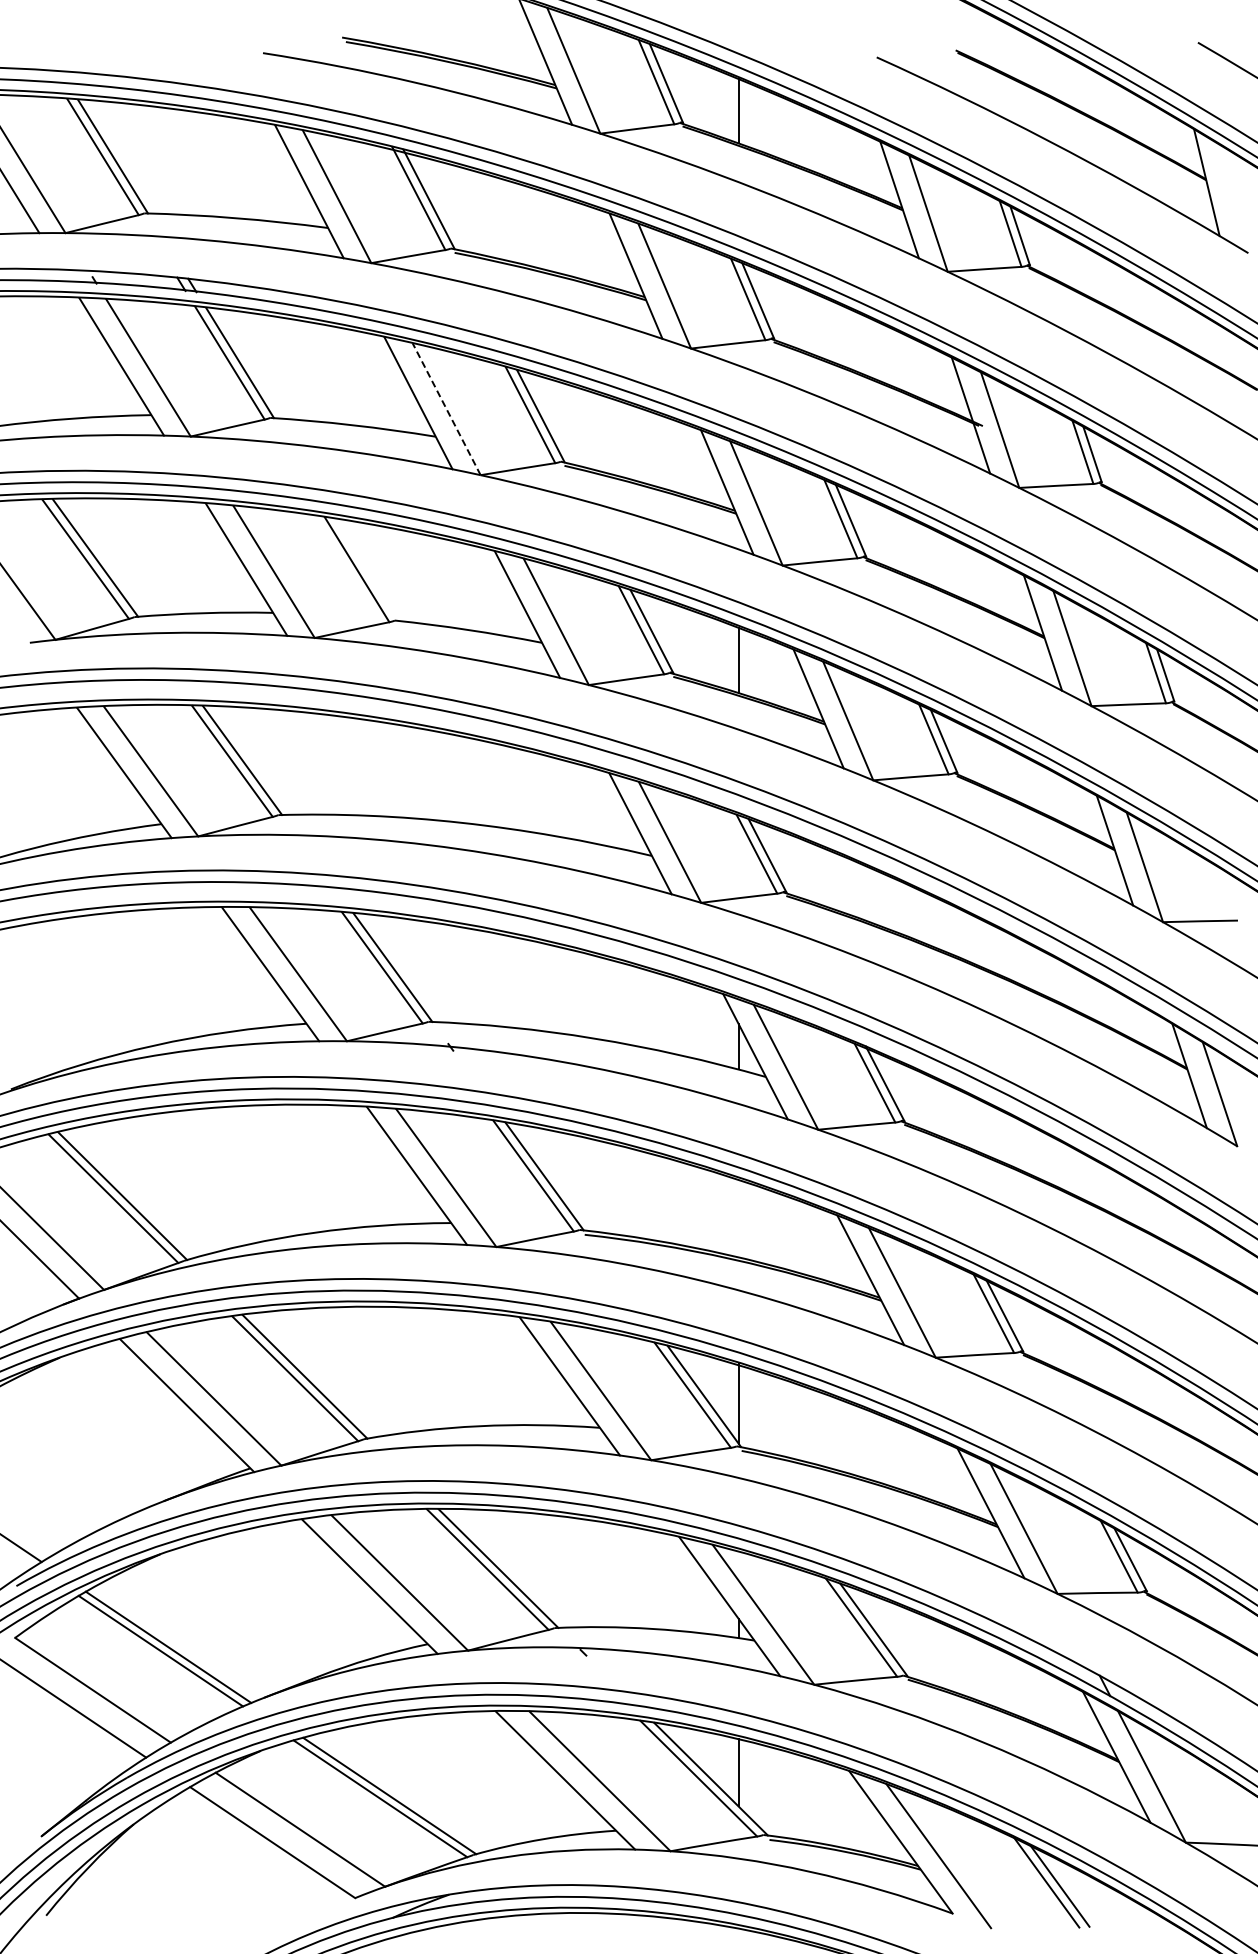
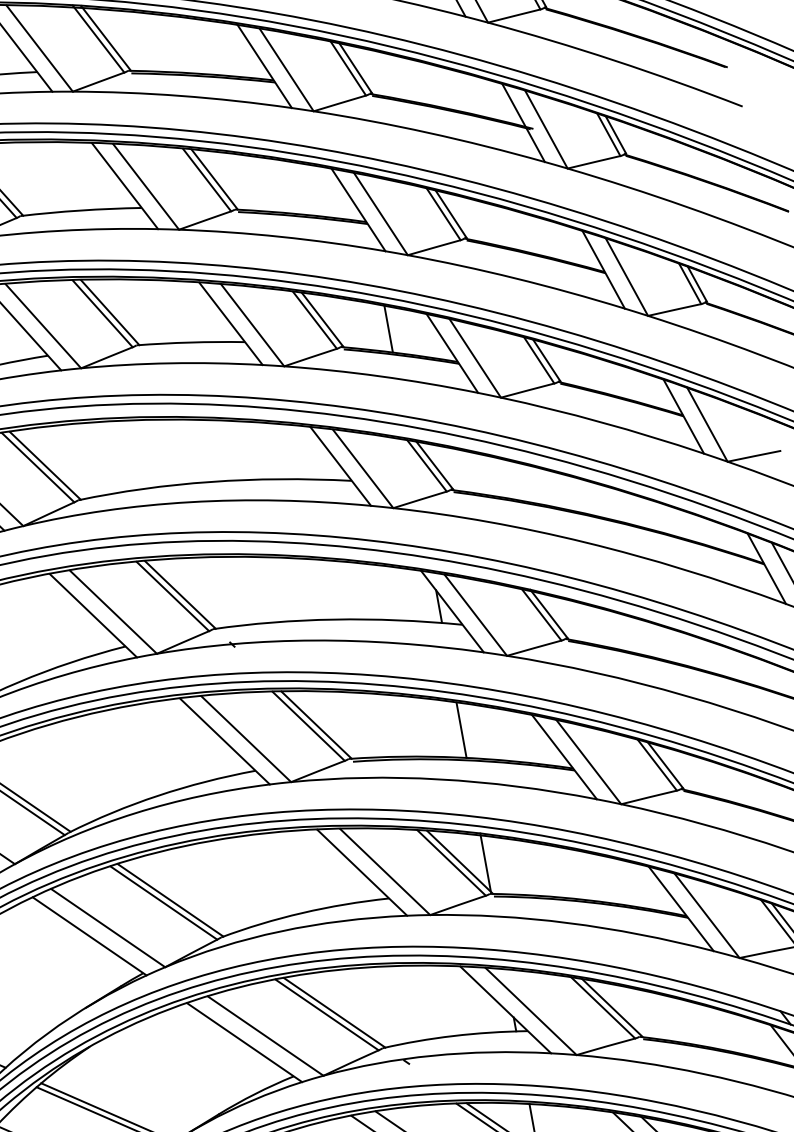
line: (446, 408) -> (145, 186), dashed -> solid
line: (367, 569) -> (110, 312), added
line: (738, 1218) -> (461, 730), added

